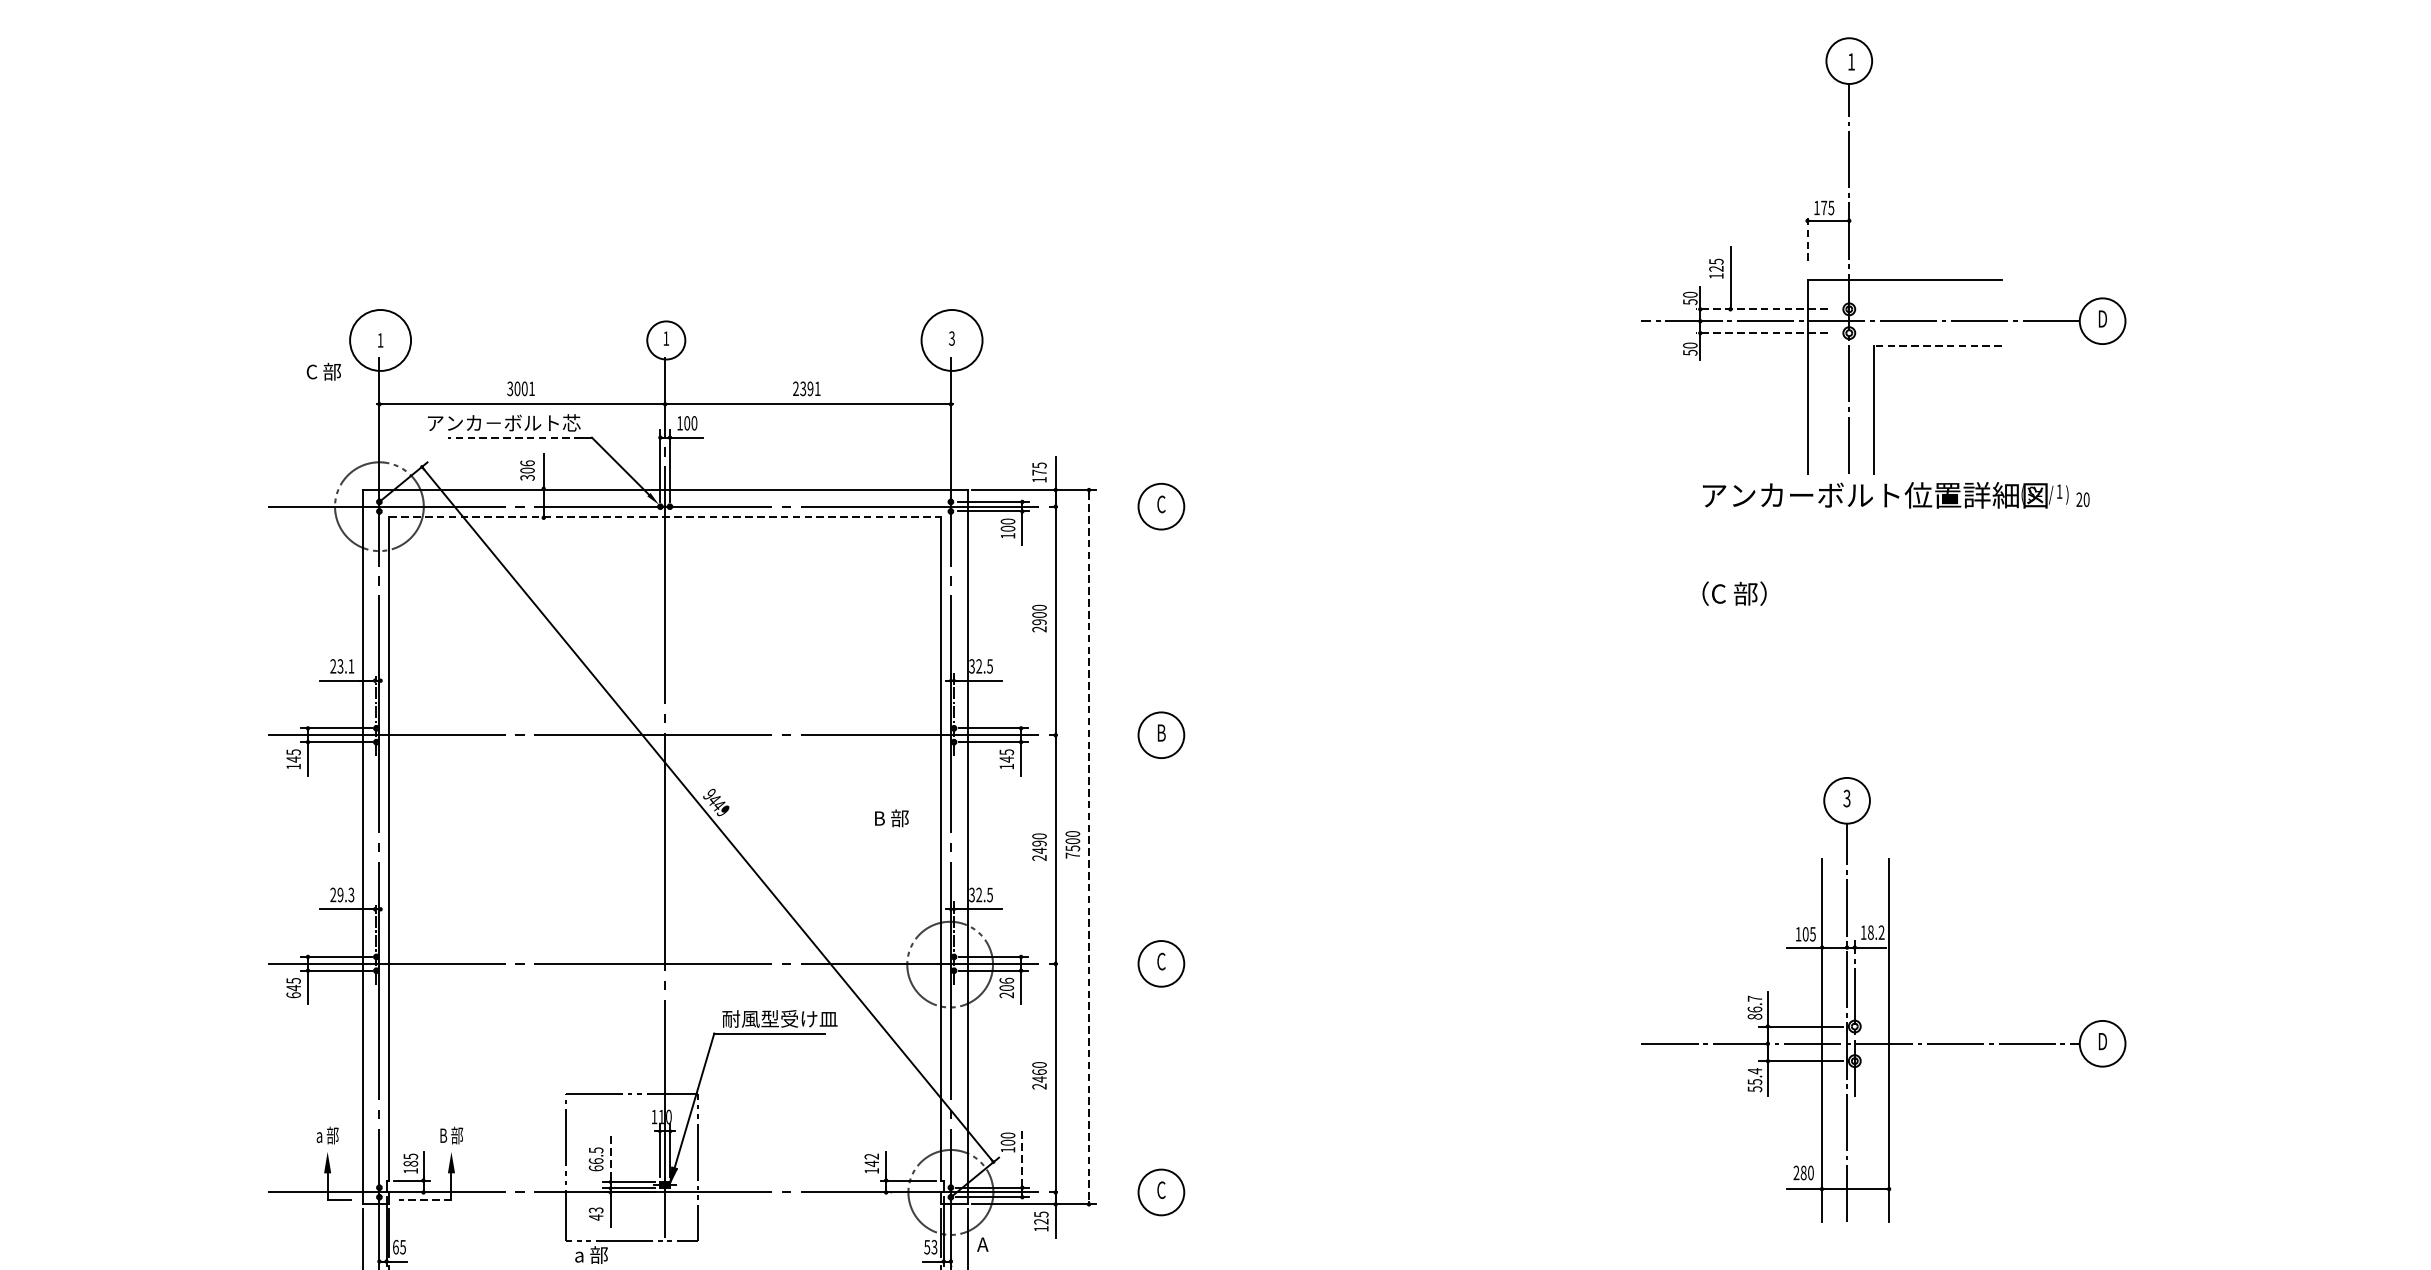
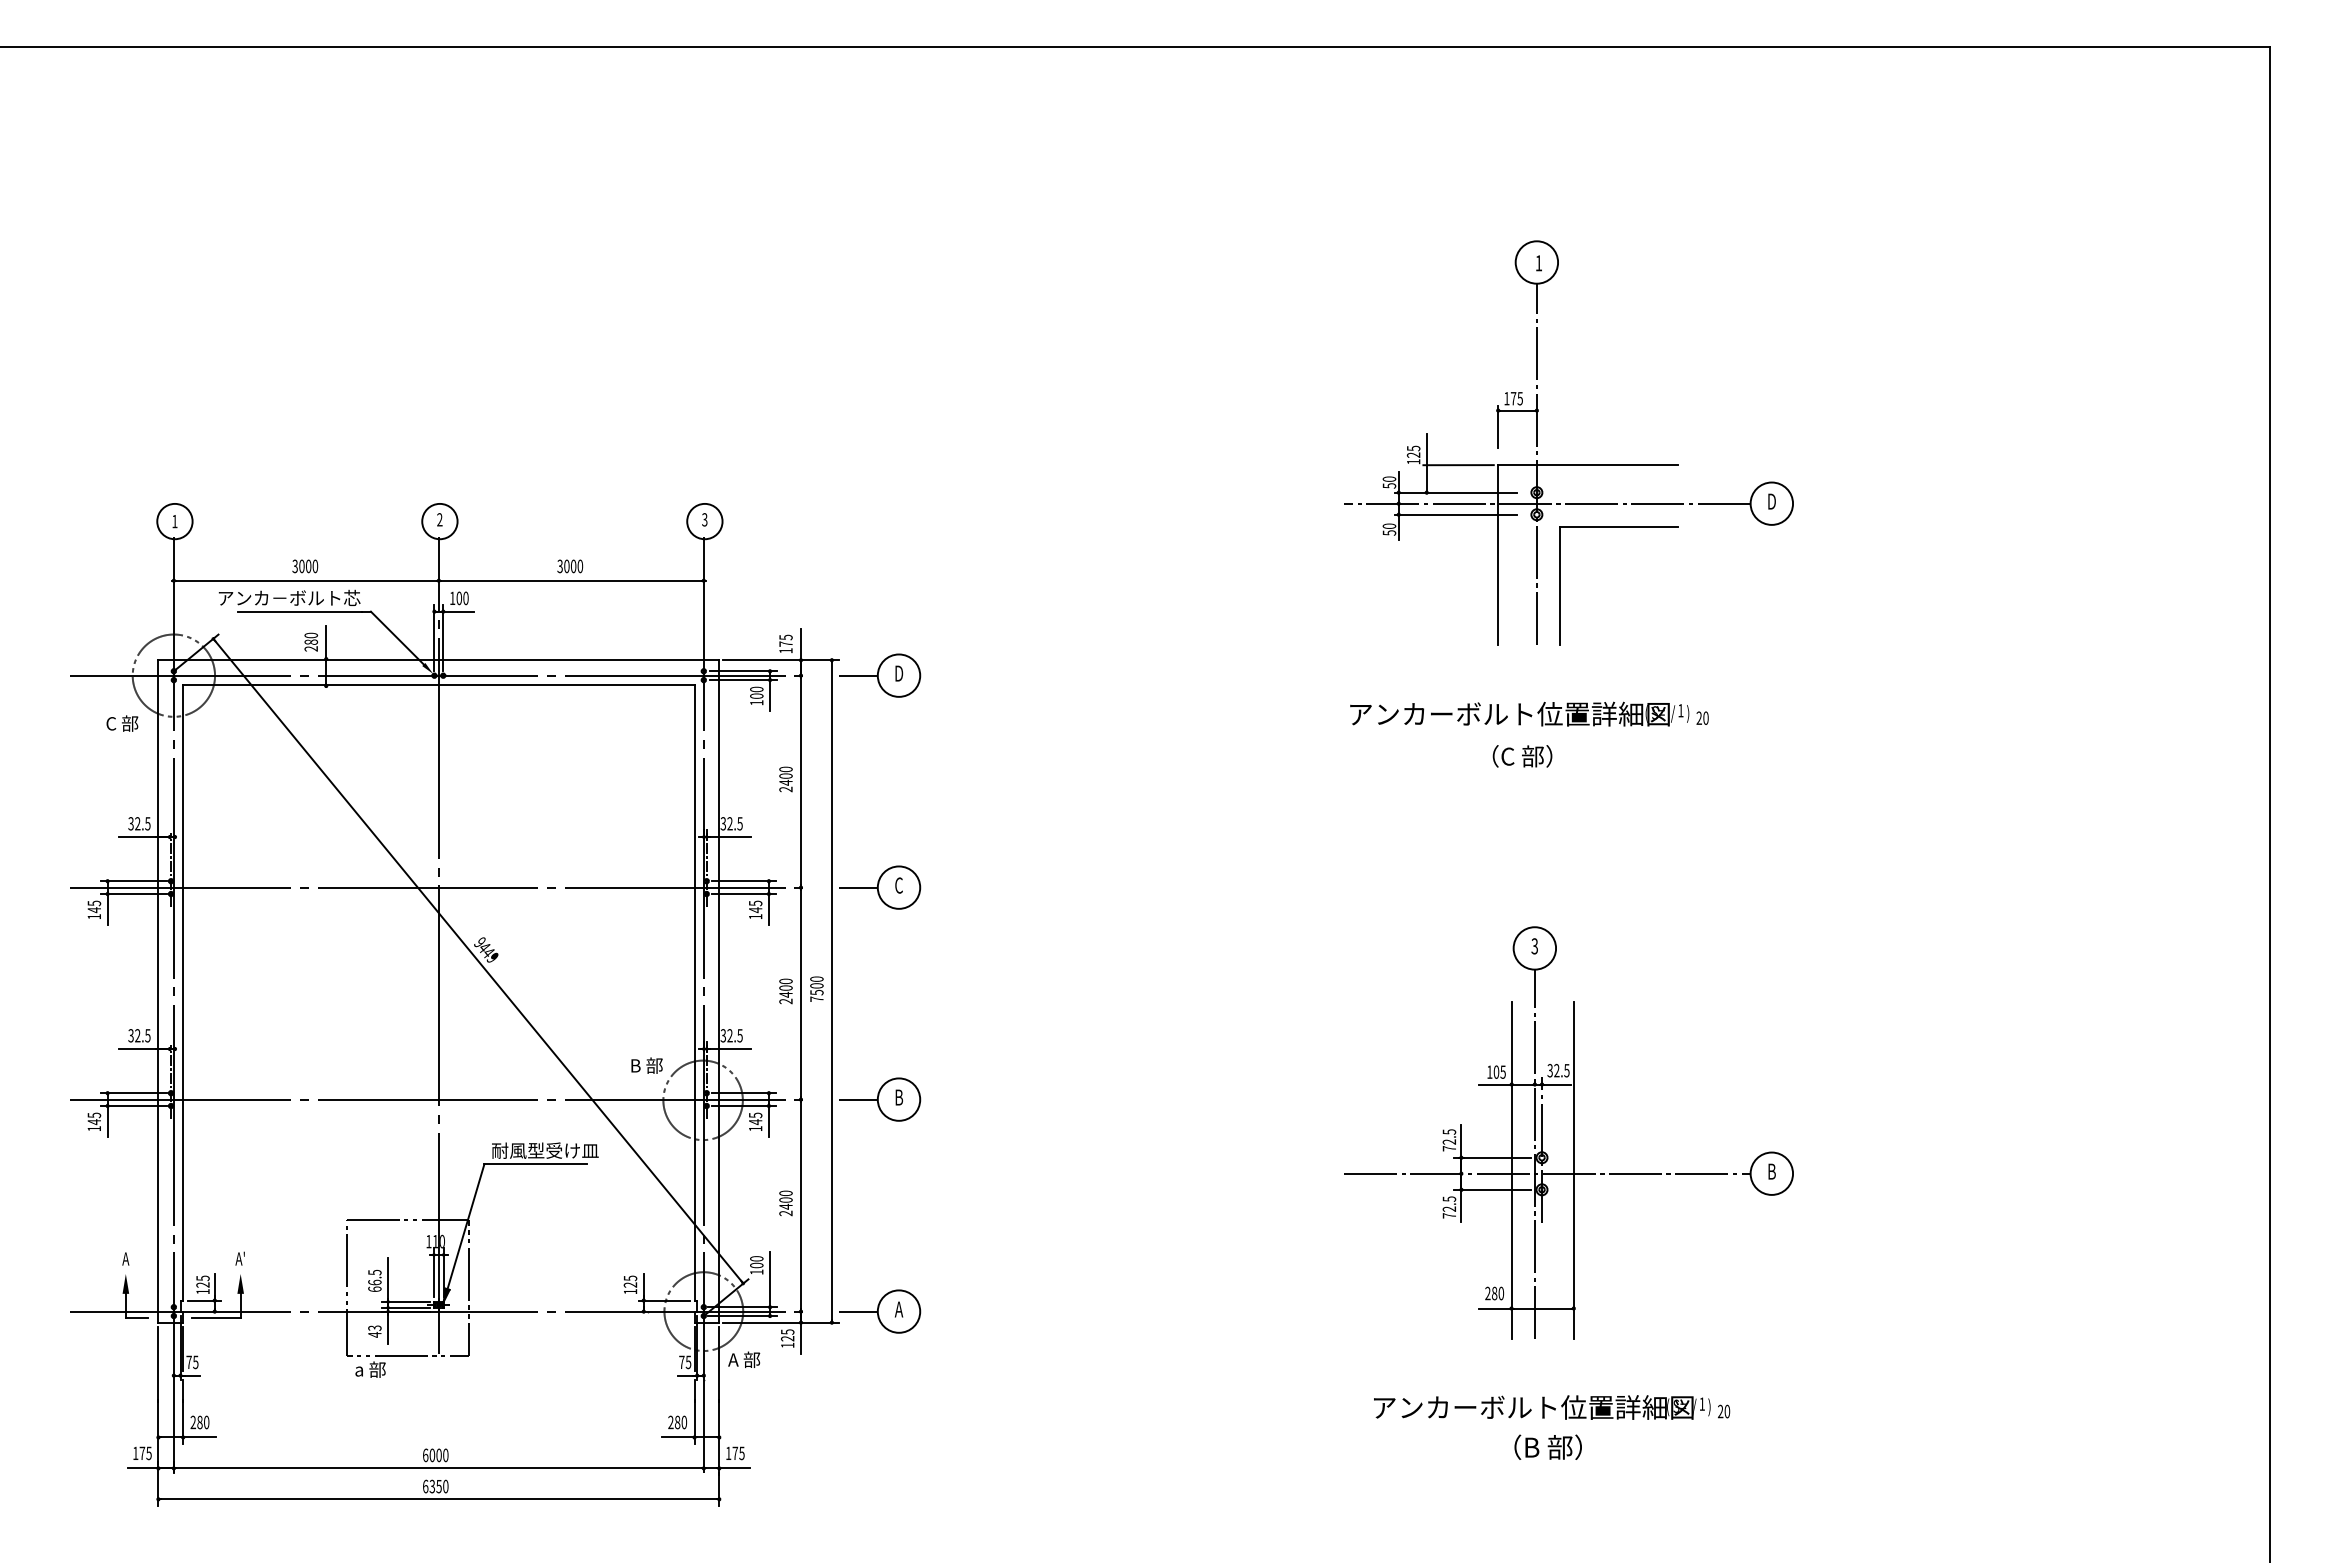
line: (1807, 239) -> (1498, 427), dashed -> solid
line: (1764, 280) -> (1458, 465), added
line: (1761, 309) -> (1455, 492), dashed -> solid
line: (1761, 332) -> (1455, 514), dashed -> solid
text: (665, 338) -> (439, 519), 1 -> 2
circle: (380, 340) -> (174, 521), size x0.62
circle: (951, 340) -> (704, 521), size x0.62
line: (1937, 345) -> (1618, 526), dashed -> solid
text: (324, 371) -> (122, 723), moved
text: (532, 388) -> (315, 566), 3001 -> 3000
text: (807, 388) -> (570, 566), 2391 -> 3000
line: (514, 437) -> (299, 611), dashed -> solid
text: (526, 469) -> (310, 641), 306 -> 280
text: (1896, 494) -> (1529, 713), moved
text: (1161, 504) -> (899, 673), C -> D
line: (1116, 506) -> (857, 675), added
line: (664, 516) -> (438, 684), dashed -> solid
text: (1734, 593) -> (1522, 756), moved
text: (1038, 621) -> (785, 782), 2900 -> 2400
text: (342, 666) -> (139, 823), 23.1 -> 32.5
text: (1161, 732) -> (899, 885), B -> C
line: (1116, 735) -> (857, 887), added
text: (891, 818) -> (646, 1065), moved
text: (1038, 842) -> (785, 987), 2490 -> 2400
line: (1088, 847) -> (831, 991), dashed -> solid
text: (342, 894) -> (139, 1035), 29.3 -> 32.5
text: (1872, 932) -> (1558, 1070), 18.2 -> 32.5
text: (1161, 961) -> (899, 1097), C -> B
line: (1116, 963) -> (857, 1099), added
text: (1006, 987) -> (755, 1121), 206 -> 145
text: (293, 995) -> (94, 1128), 645 -> 145
text: (1755, 1007) -> (1449, 1140), 86.7 -> 72.5
text: (2102, 1041) -> (1771, 1171), D -> B
text: (1038, 1071) -> (785, 1199), 2460 -> 2400
text: (1755, 1080) -> (1449, 1207), 55.4 -> 72.5
text: (327, 1135) -> (125, 1258), a 部 -> A
text: (451, 1135) -> (240, 1258), B 部 -> A'
line: (610, 1156) -> (388, 1278), dashed -> solid
line: (1022, 1157) -> (770, 1279), dashed -> solid
text: (871, 1159) -> (630, 1281), 142 -> 125
text: (410, 1163) -> (202, 1284), 185 -> 125
text: (1160, 1190) -> (898, 1309), C -> A
line: (1116, 1192) -> (857, 1311), added
line: (424, 1199) -> (215, 1318), dashed -> solid
text: (1002, 1244) -> (751, 1359), A -> A 部
text: (395, 1247) -> (188, 1362), 65 -> 75
text: (931, 1247) -> (685, 1362), 53 -> 75

